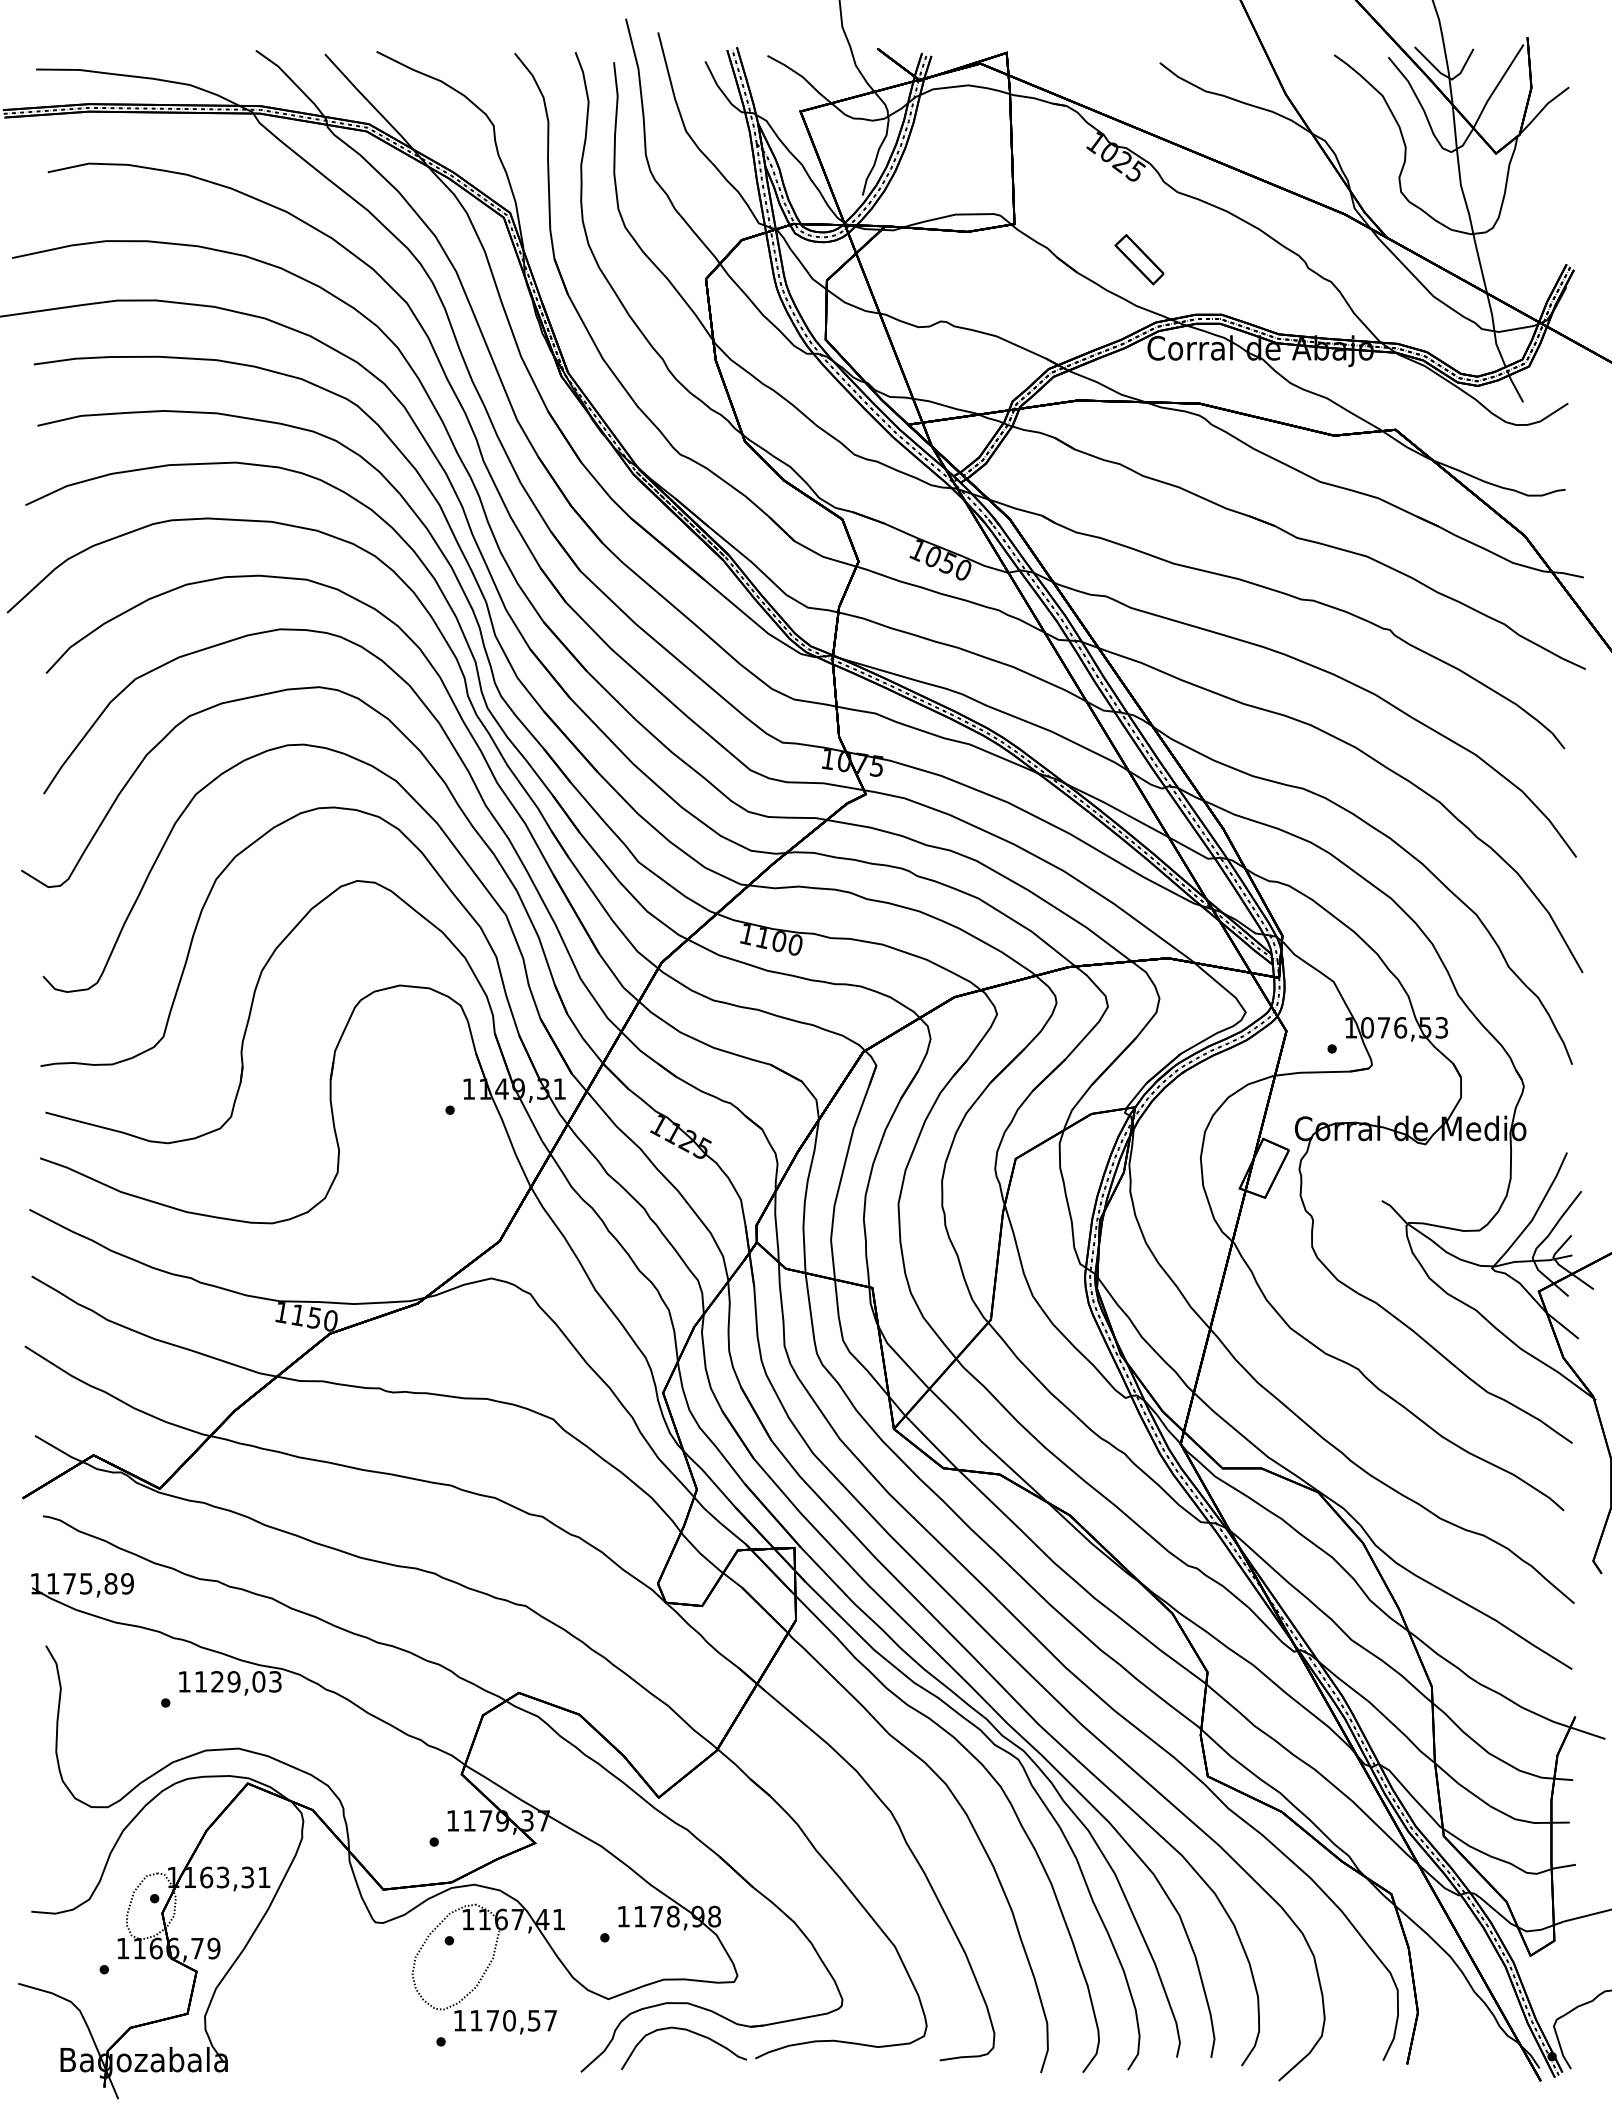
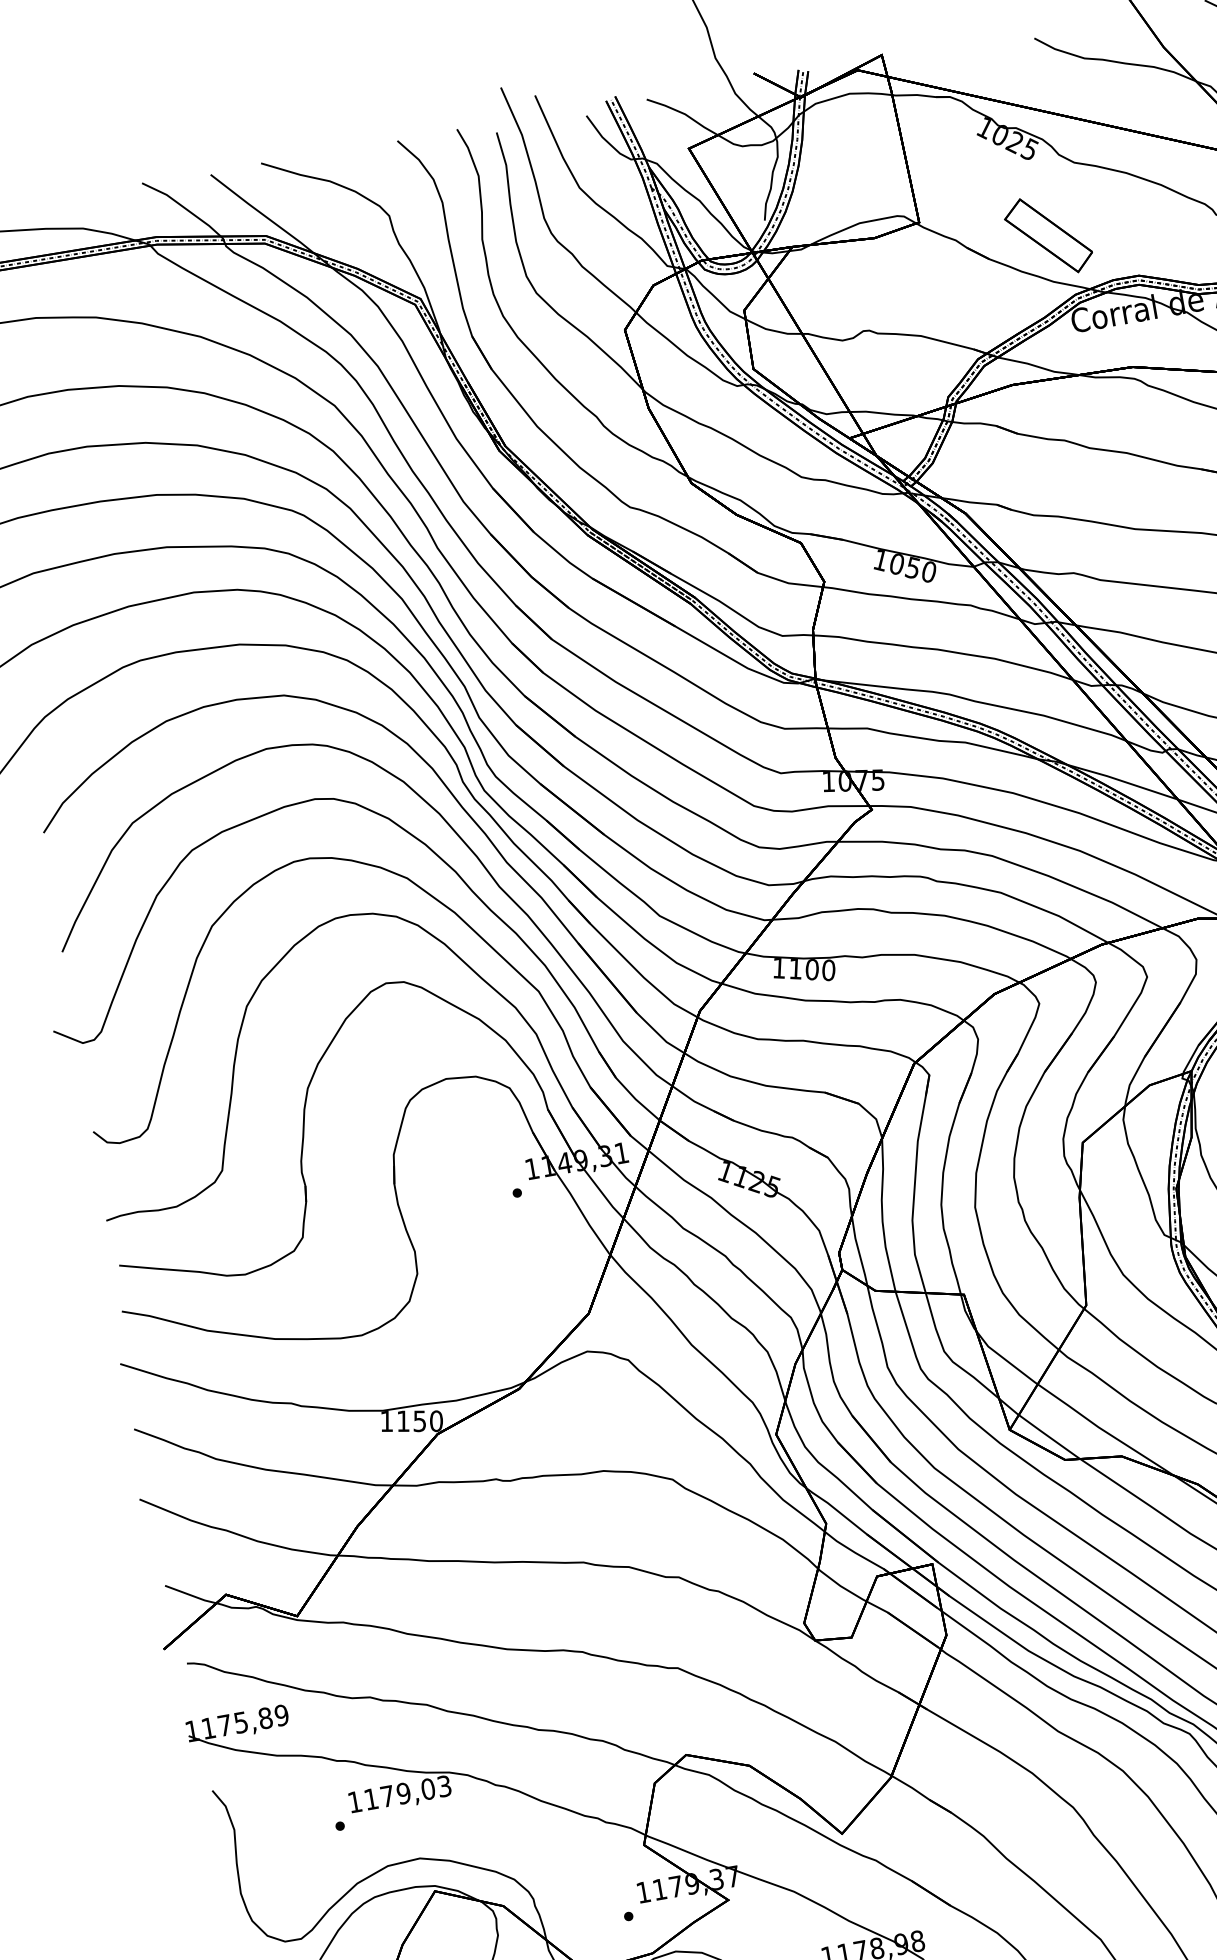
part: (1139, 259) -> (1048, 235), size x1.67
text: (217, 1681) -> (387, 1796), 1129,03 -> 1179,03

